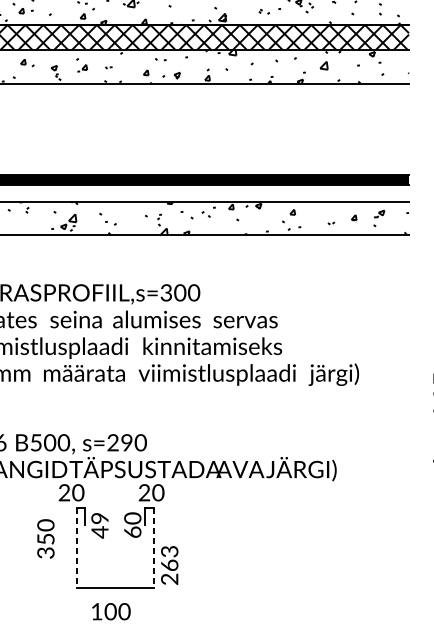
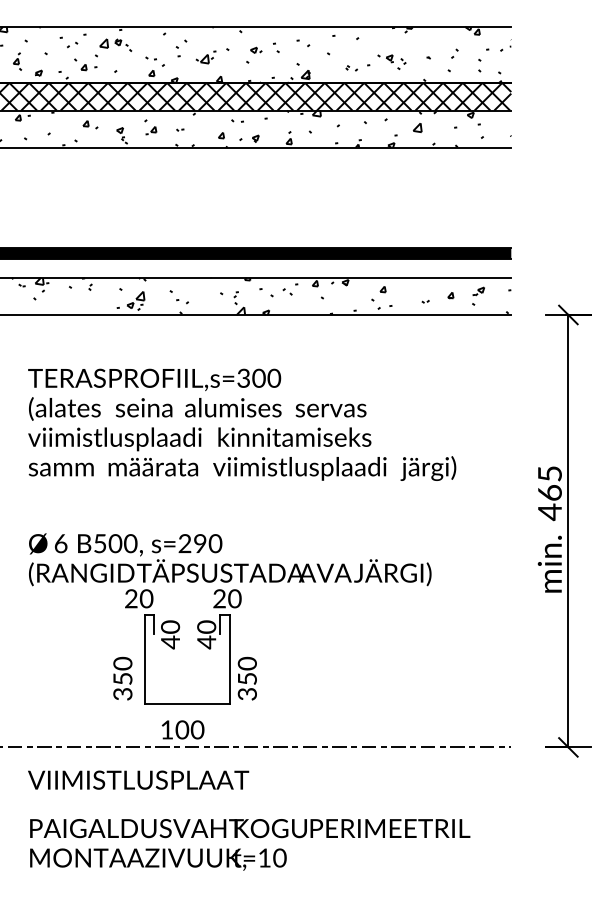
text: (100, 517) -> (171, 626), 49 -> 40
text: (132, 532) -> (206, 642), 60 -> 40
text: (45, 538) -> (122, 678), moved
line: (77, 547) -> (145, 659), dashed -> solid
line: (153, 547) -> (229, 659), dashed -> solid
text: (169, 565) -> (247, 678), 263 -> 350

